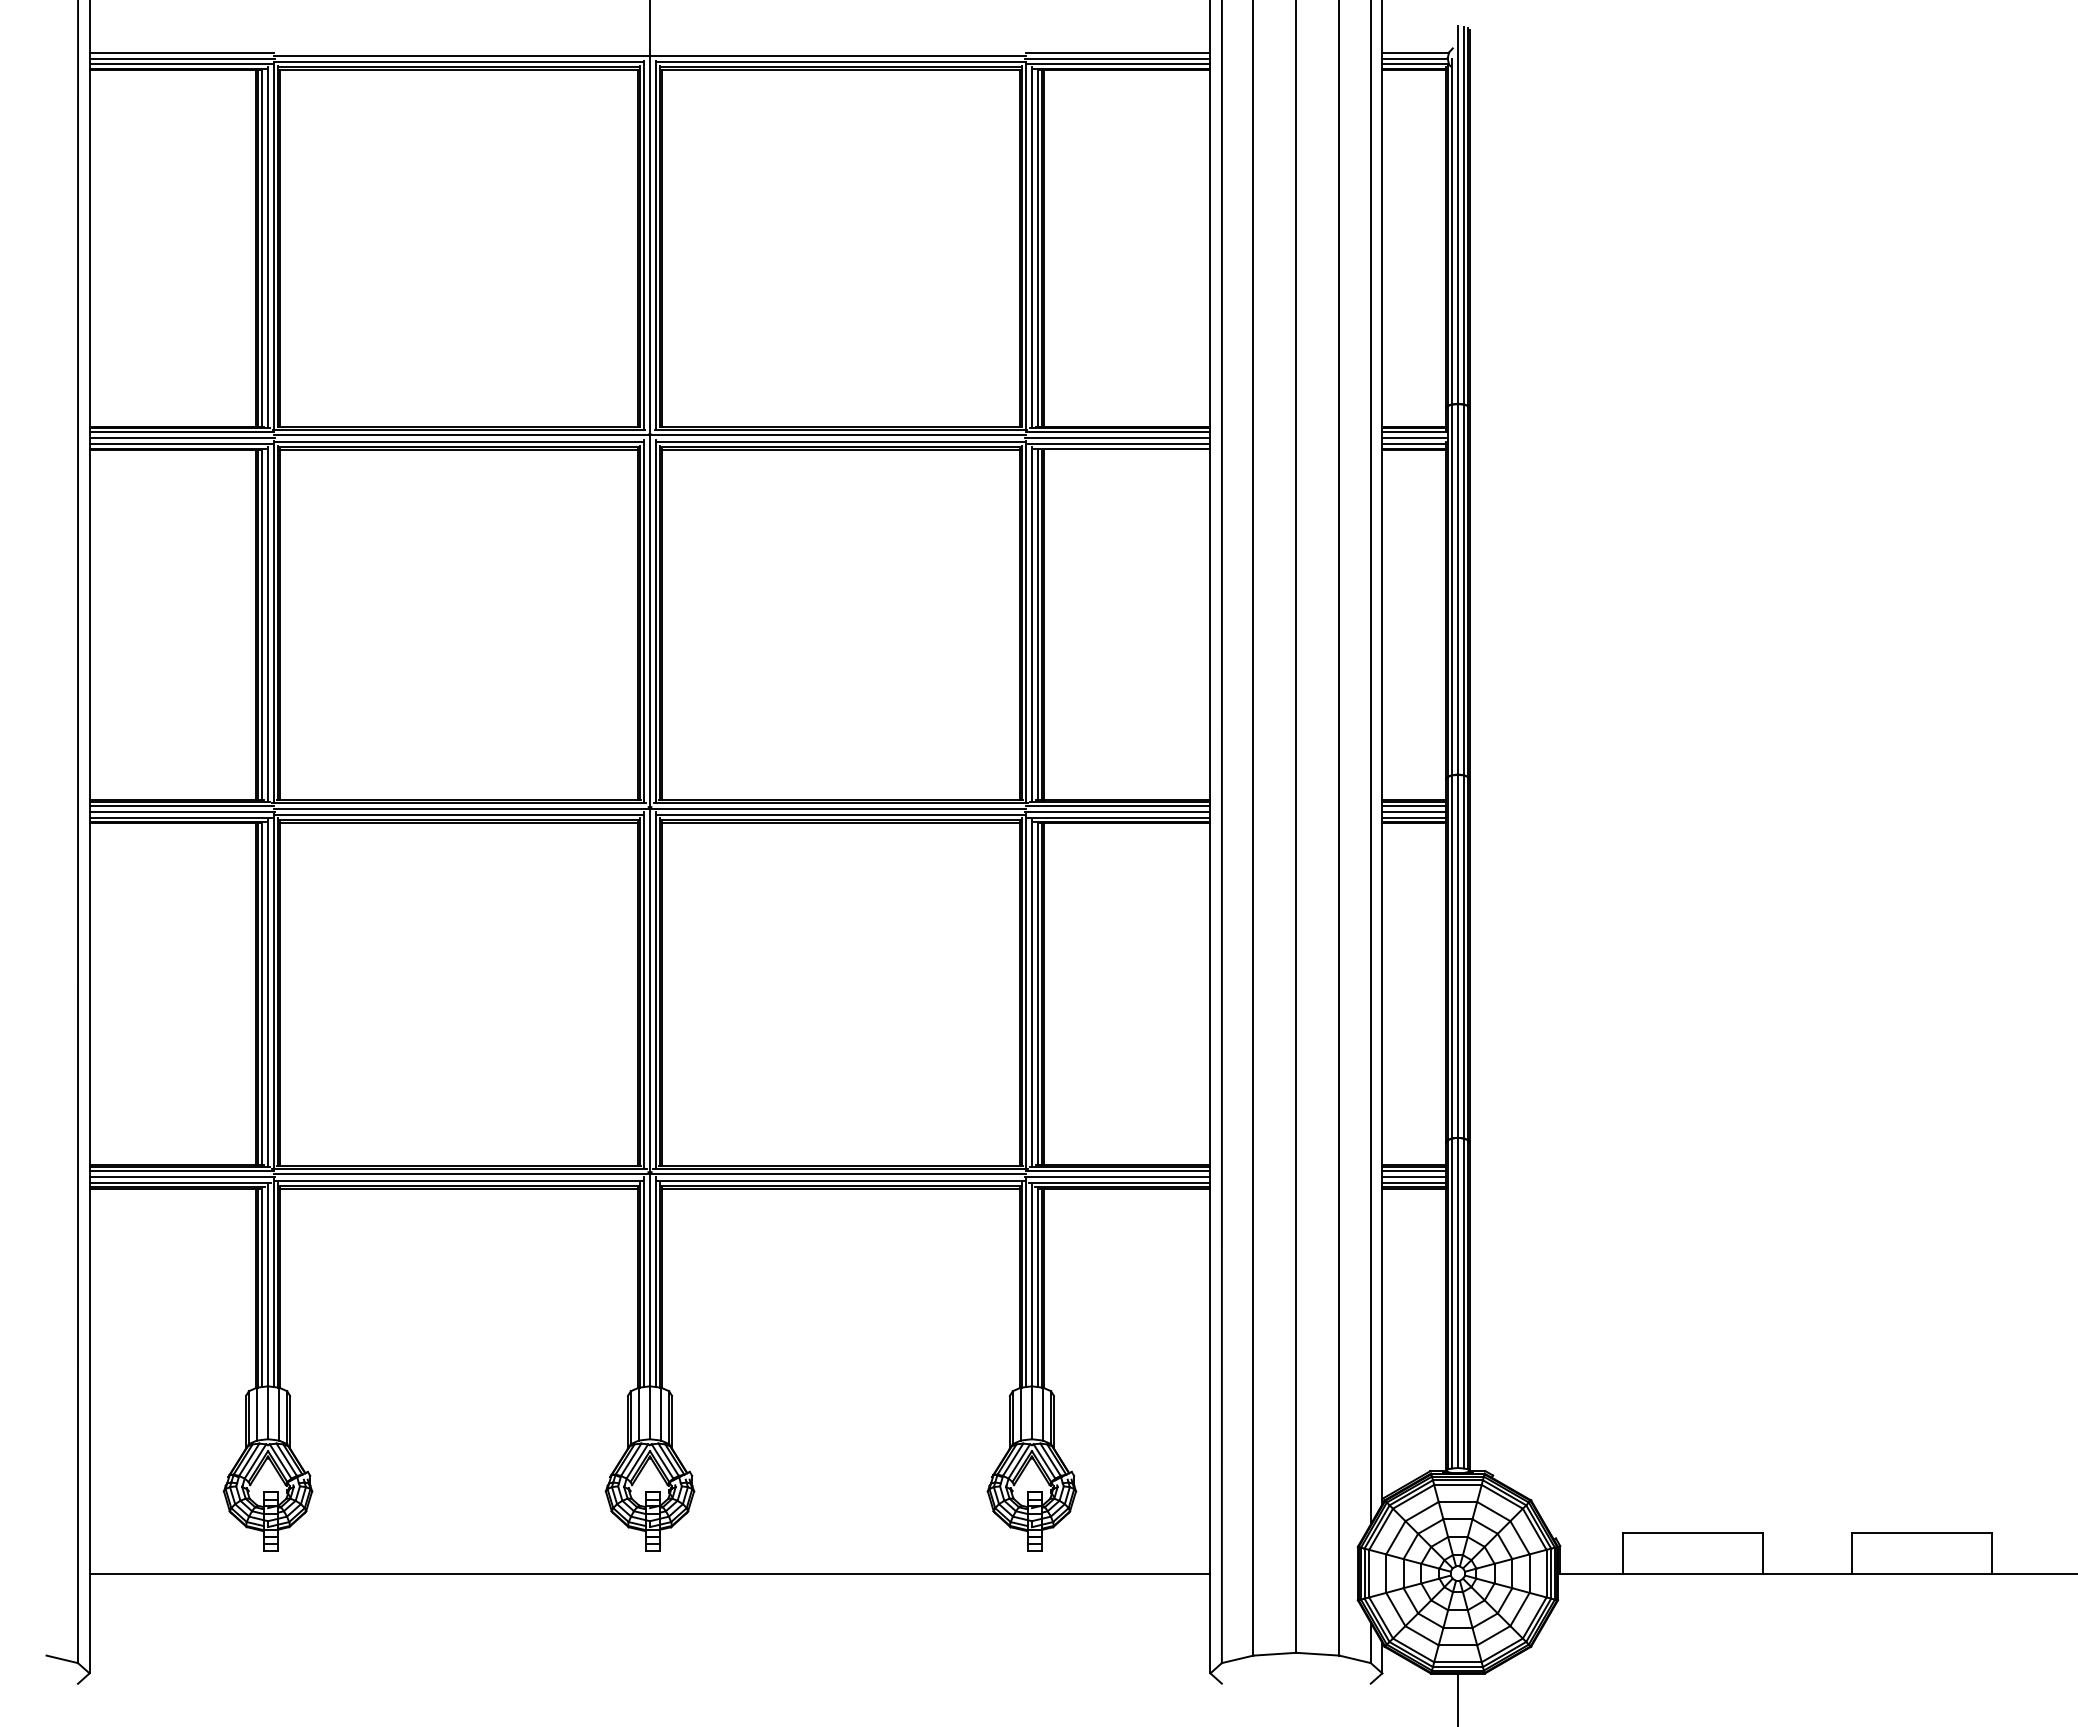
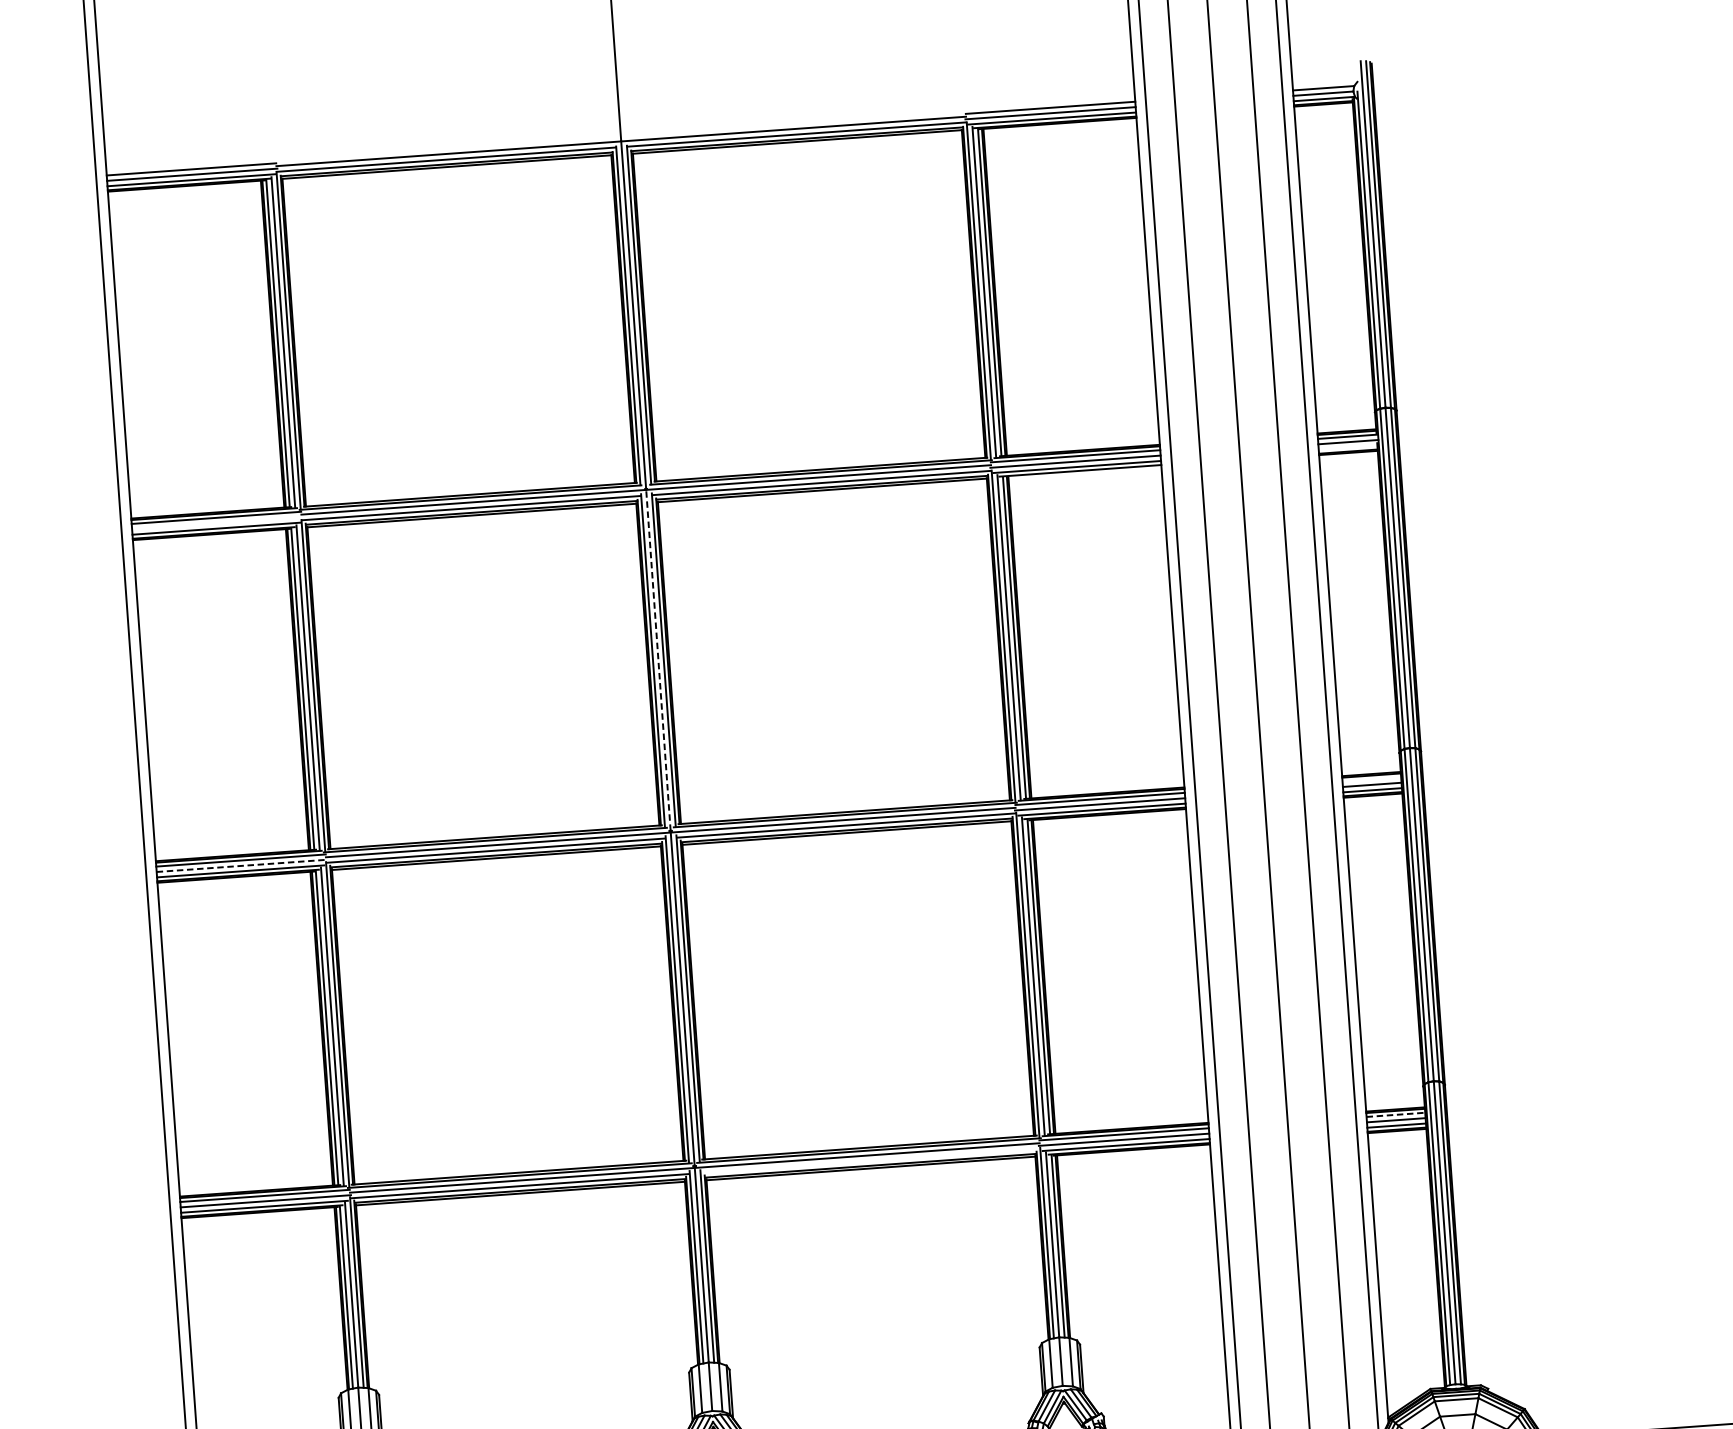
line: (182, 438) -> (217, 523), removed
line: (1414, 444) -> (1348, 447), removed
line: (650, 620) -> (658, 659), solid -> dashed
line: (1414, 805) -> (1372, 779), removed
line: (182, 811) -> (241, 865), solid -> dashed
line: (1414, 1171) -> (1396, 1115), solid -> dashed
line: (840, 1180) -> (870, 1161), removed

